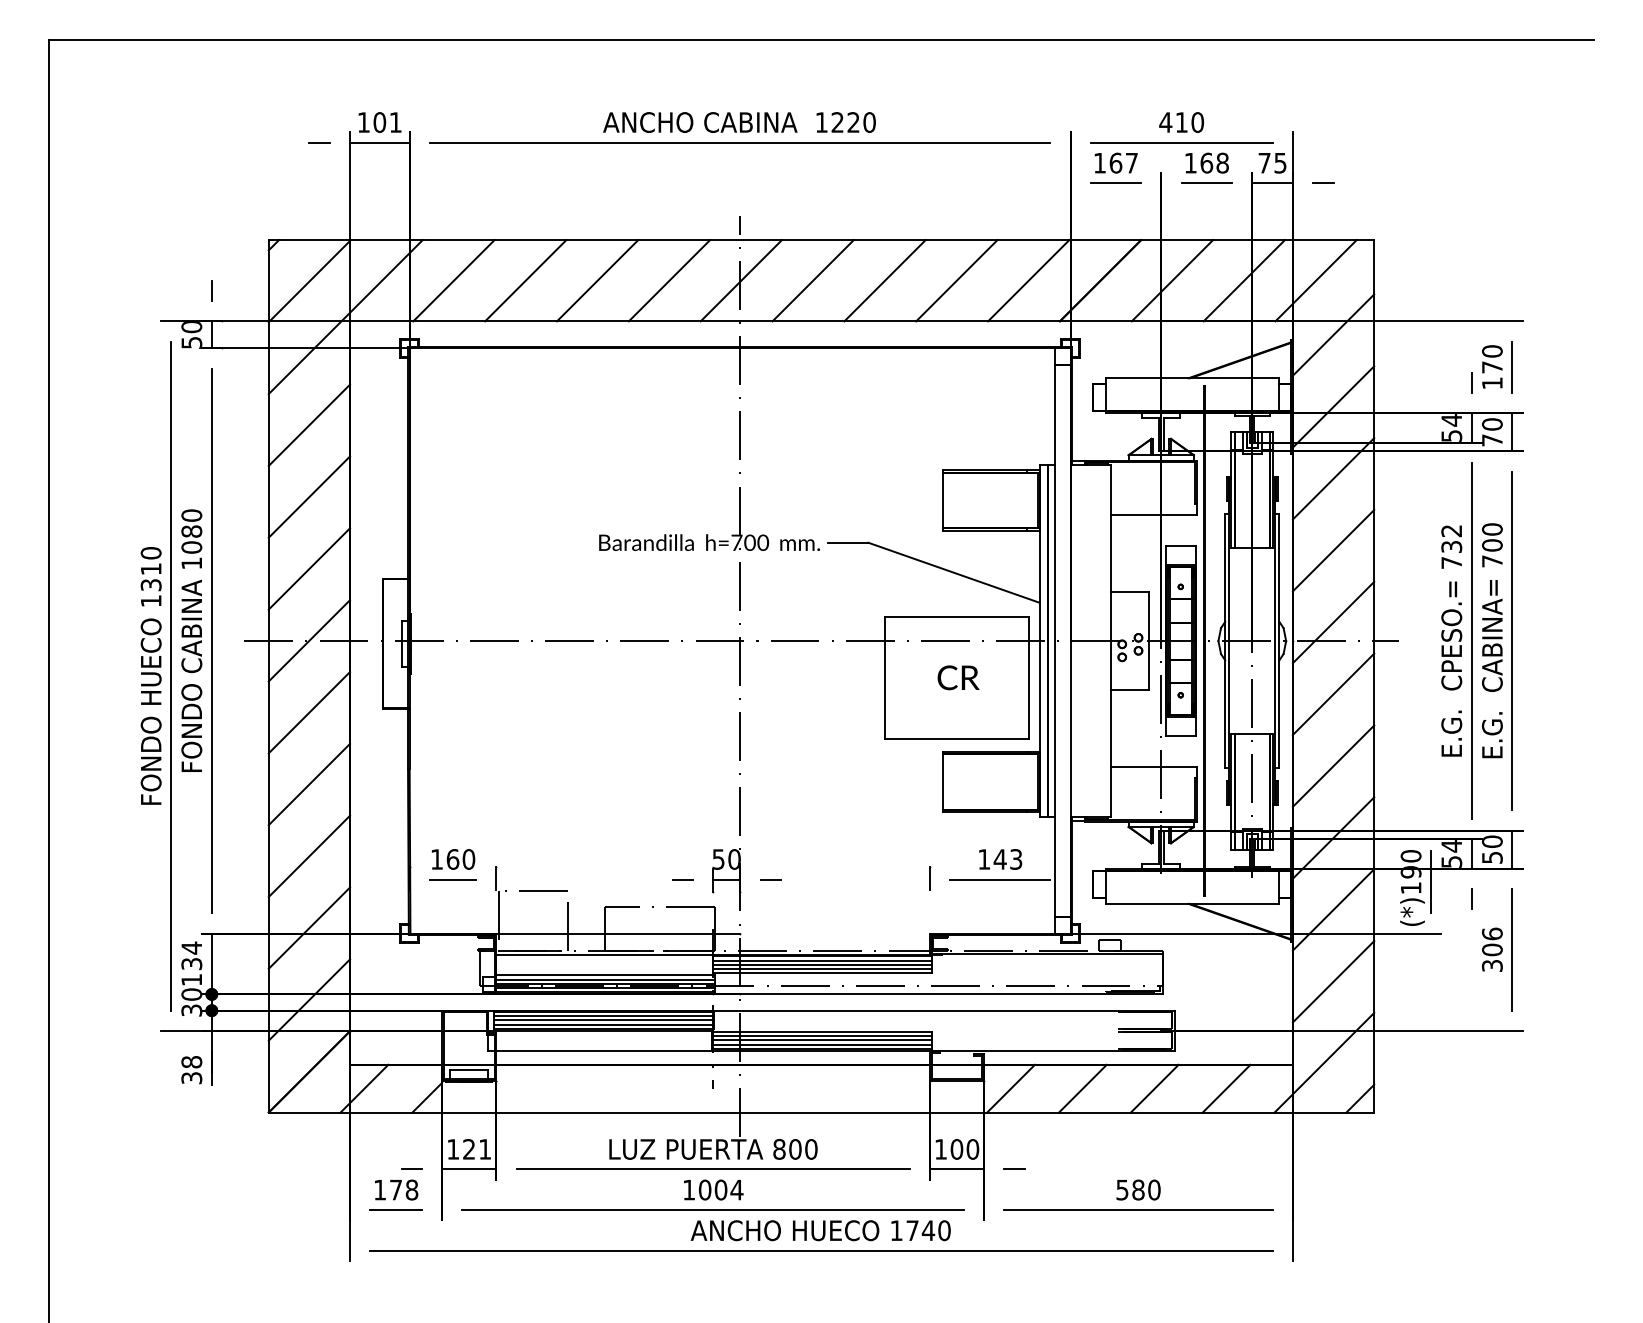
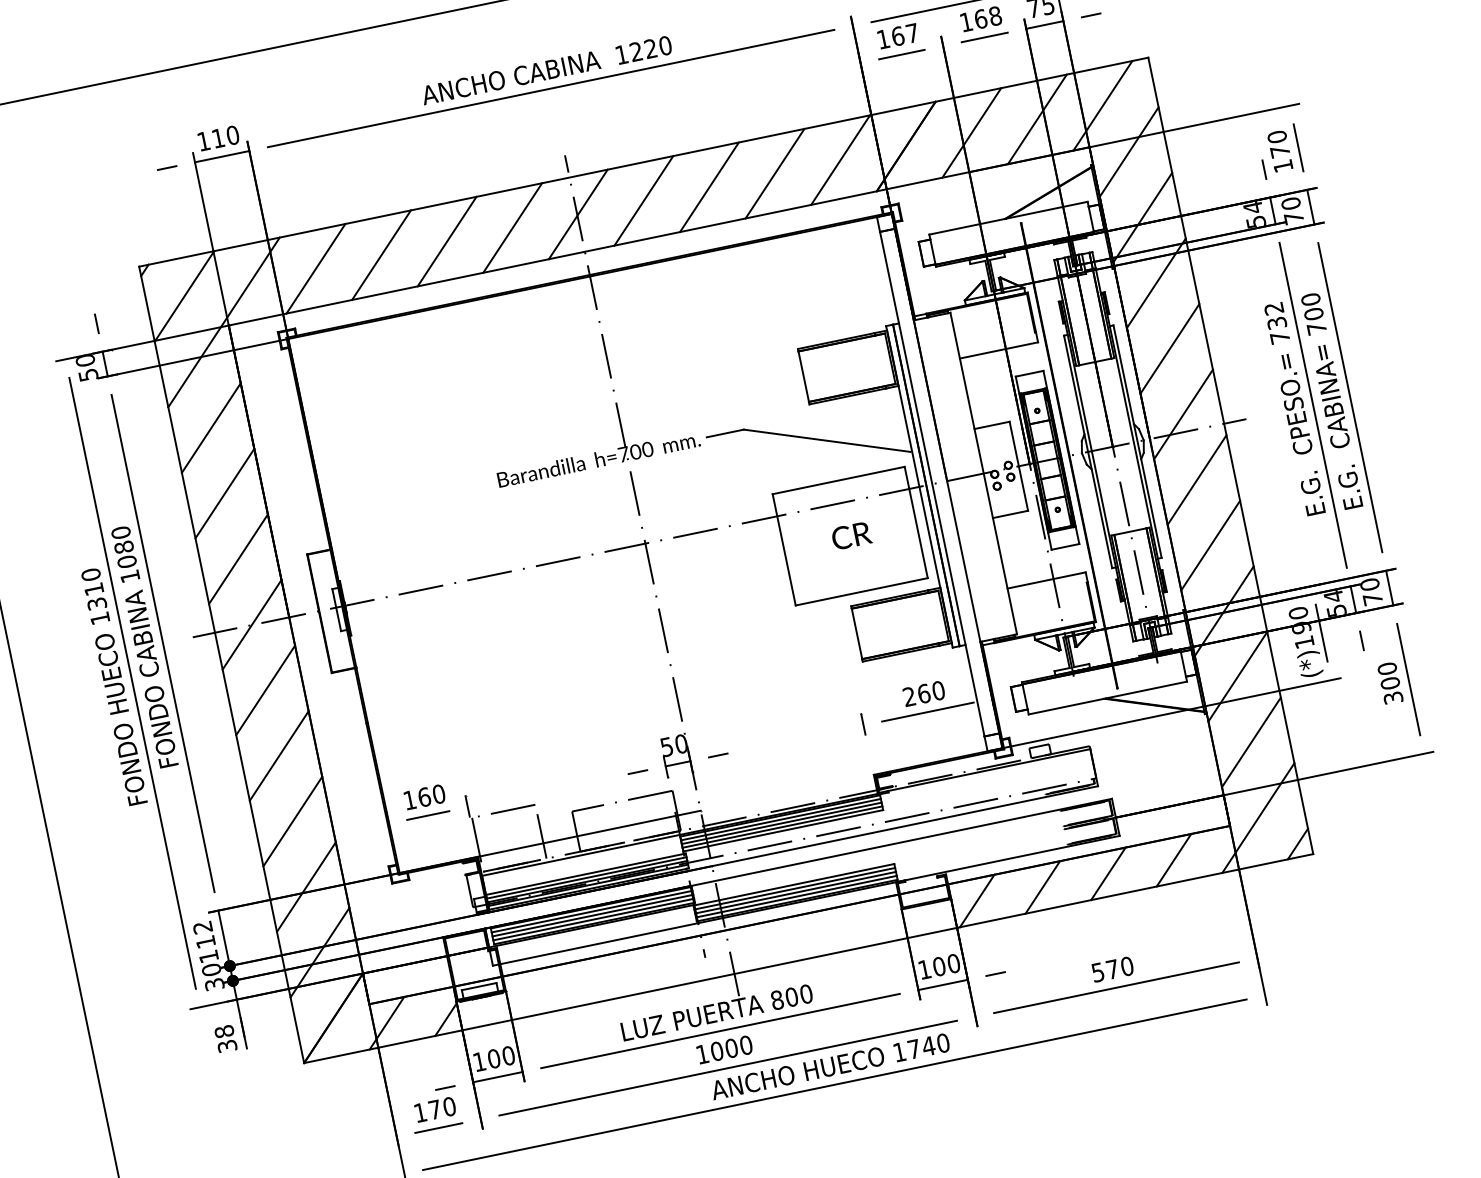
text: (387, 122) -> (225, 136), 101 -> 110
text: (1492, 857) -> (1373, 598), 50 -> 70
text: (1000, 859) -> (924, 693), 143 -> 260
text: (1491, 933) -> (1386, 668), 306 -> 300
text: (191, 955) -> (203, 934), 134 -> 112
text: (477, 1149) -> (501, 1057), 121 -> 100
text: (736, 1189) -> (745, 1044), 1004 -> 1000
text: (1138, 1189) -> (1112, 968), 580 -> 570
text: (411, 1190) -> (449, 1107), 178 -> 170

